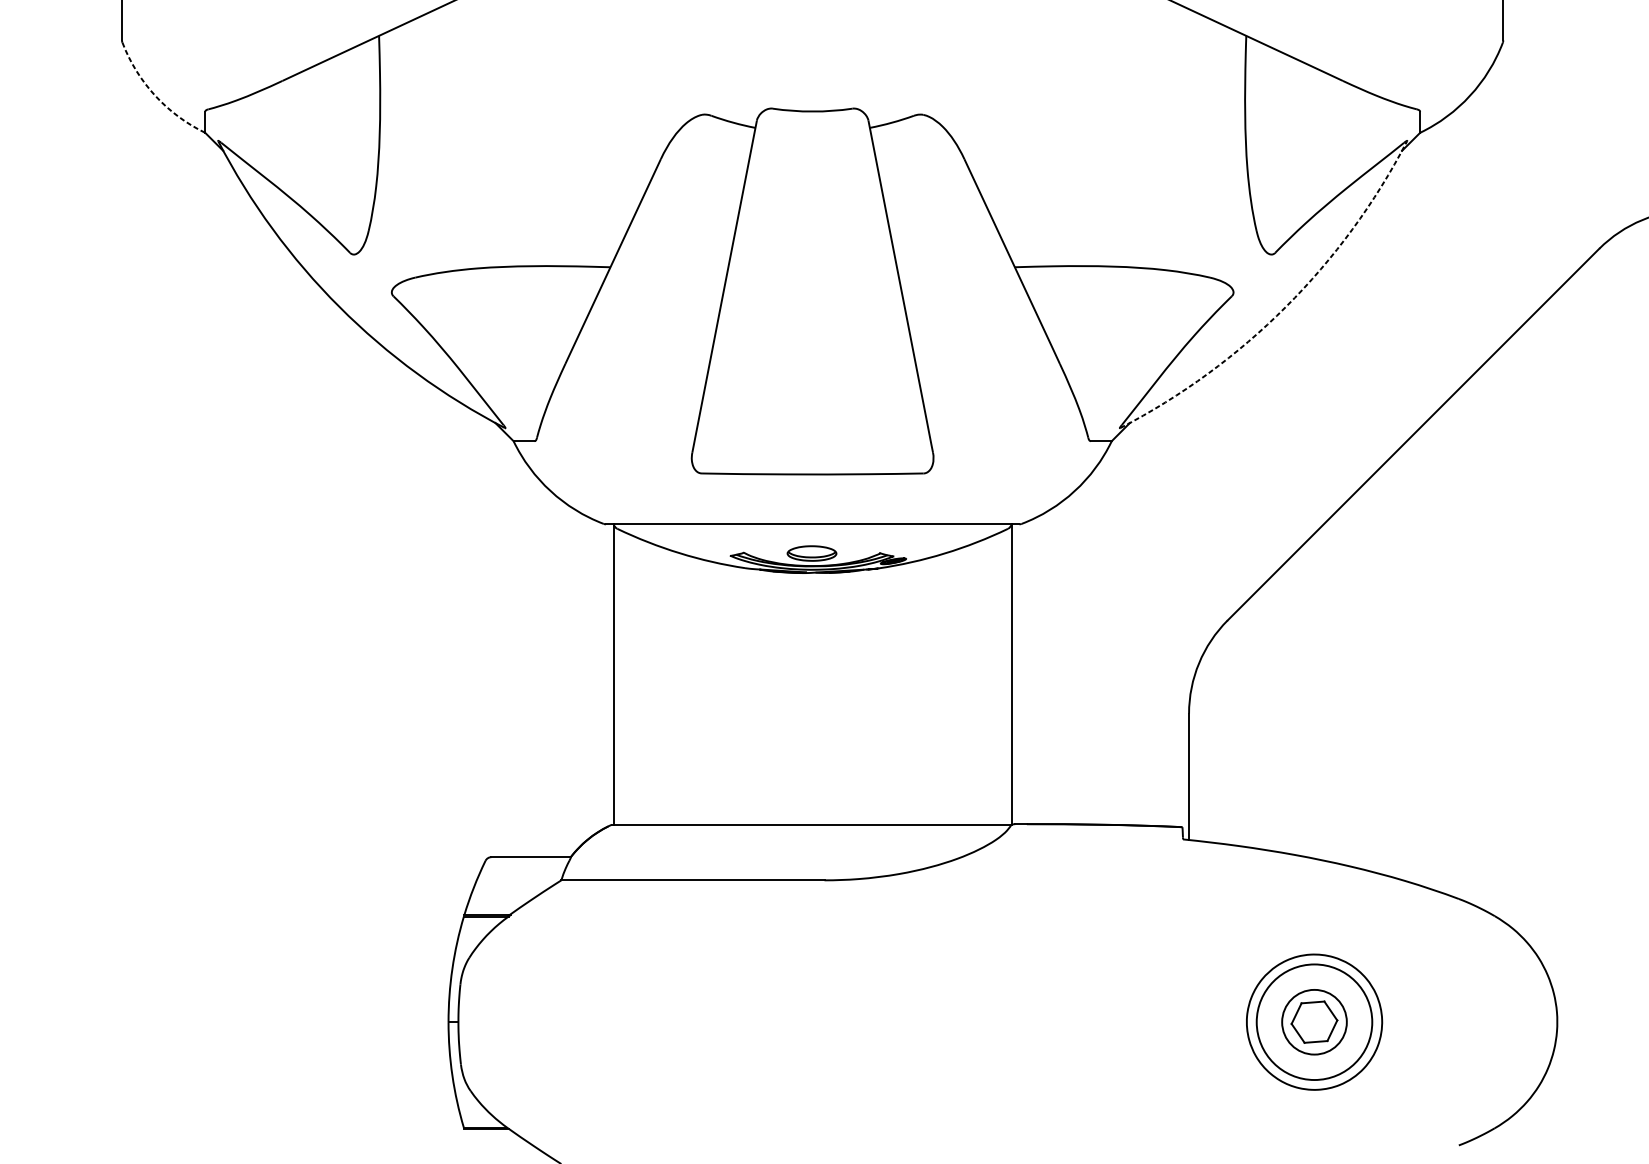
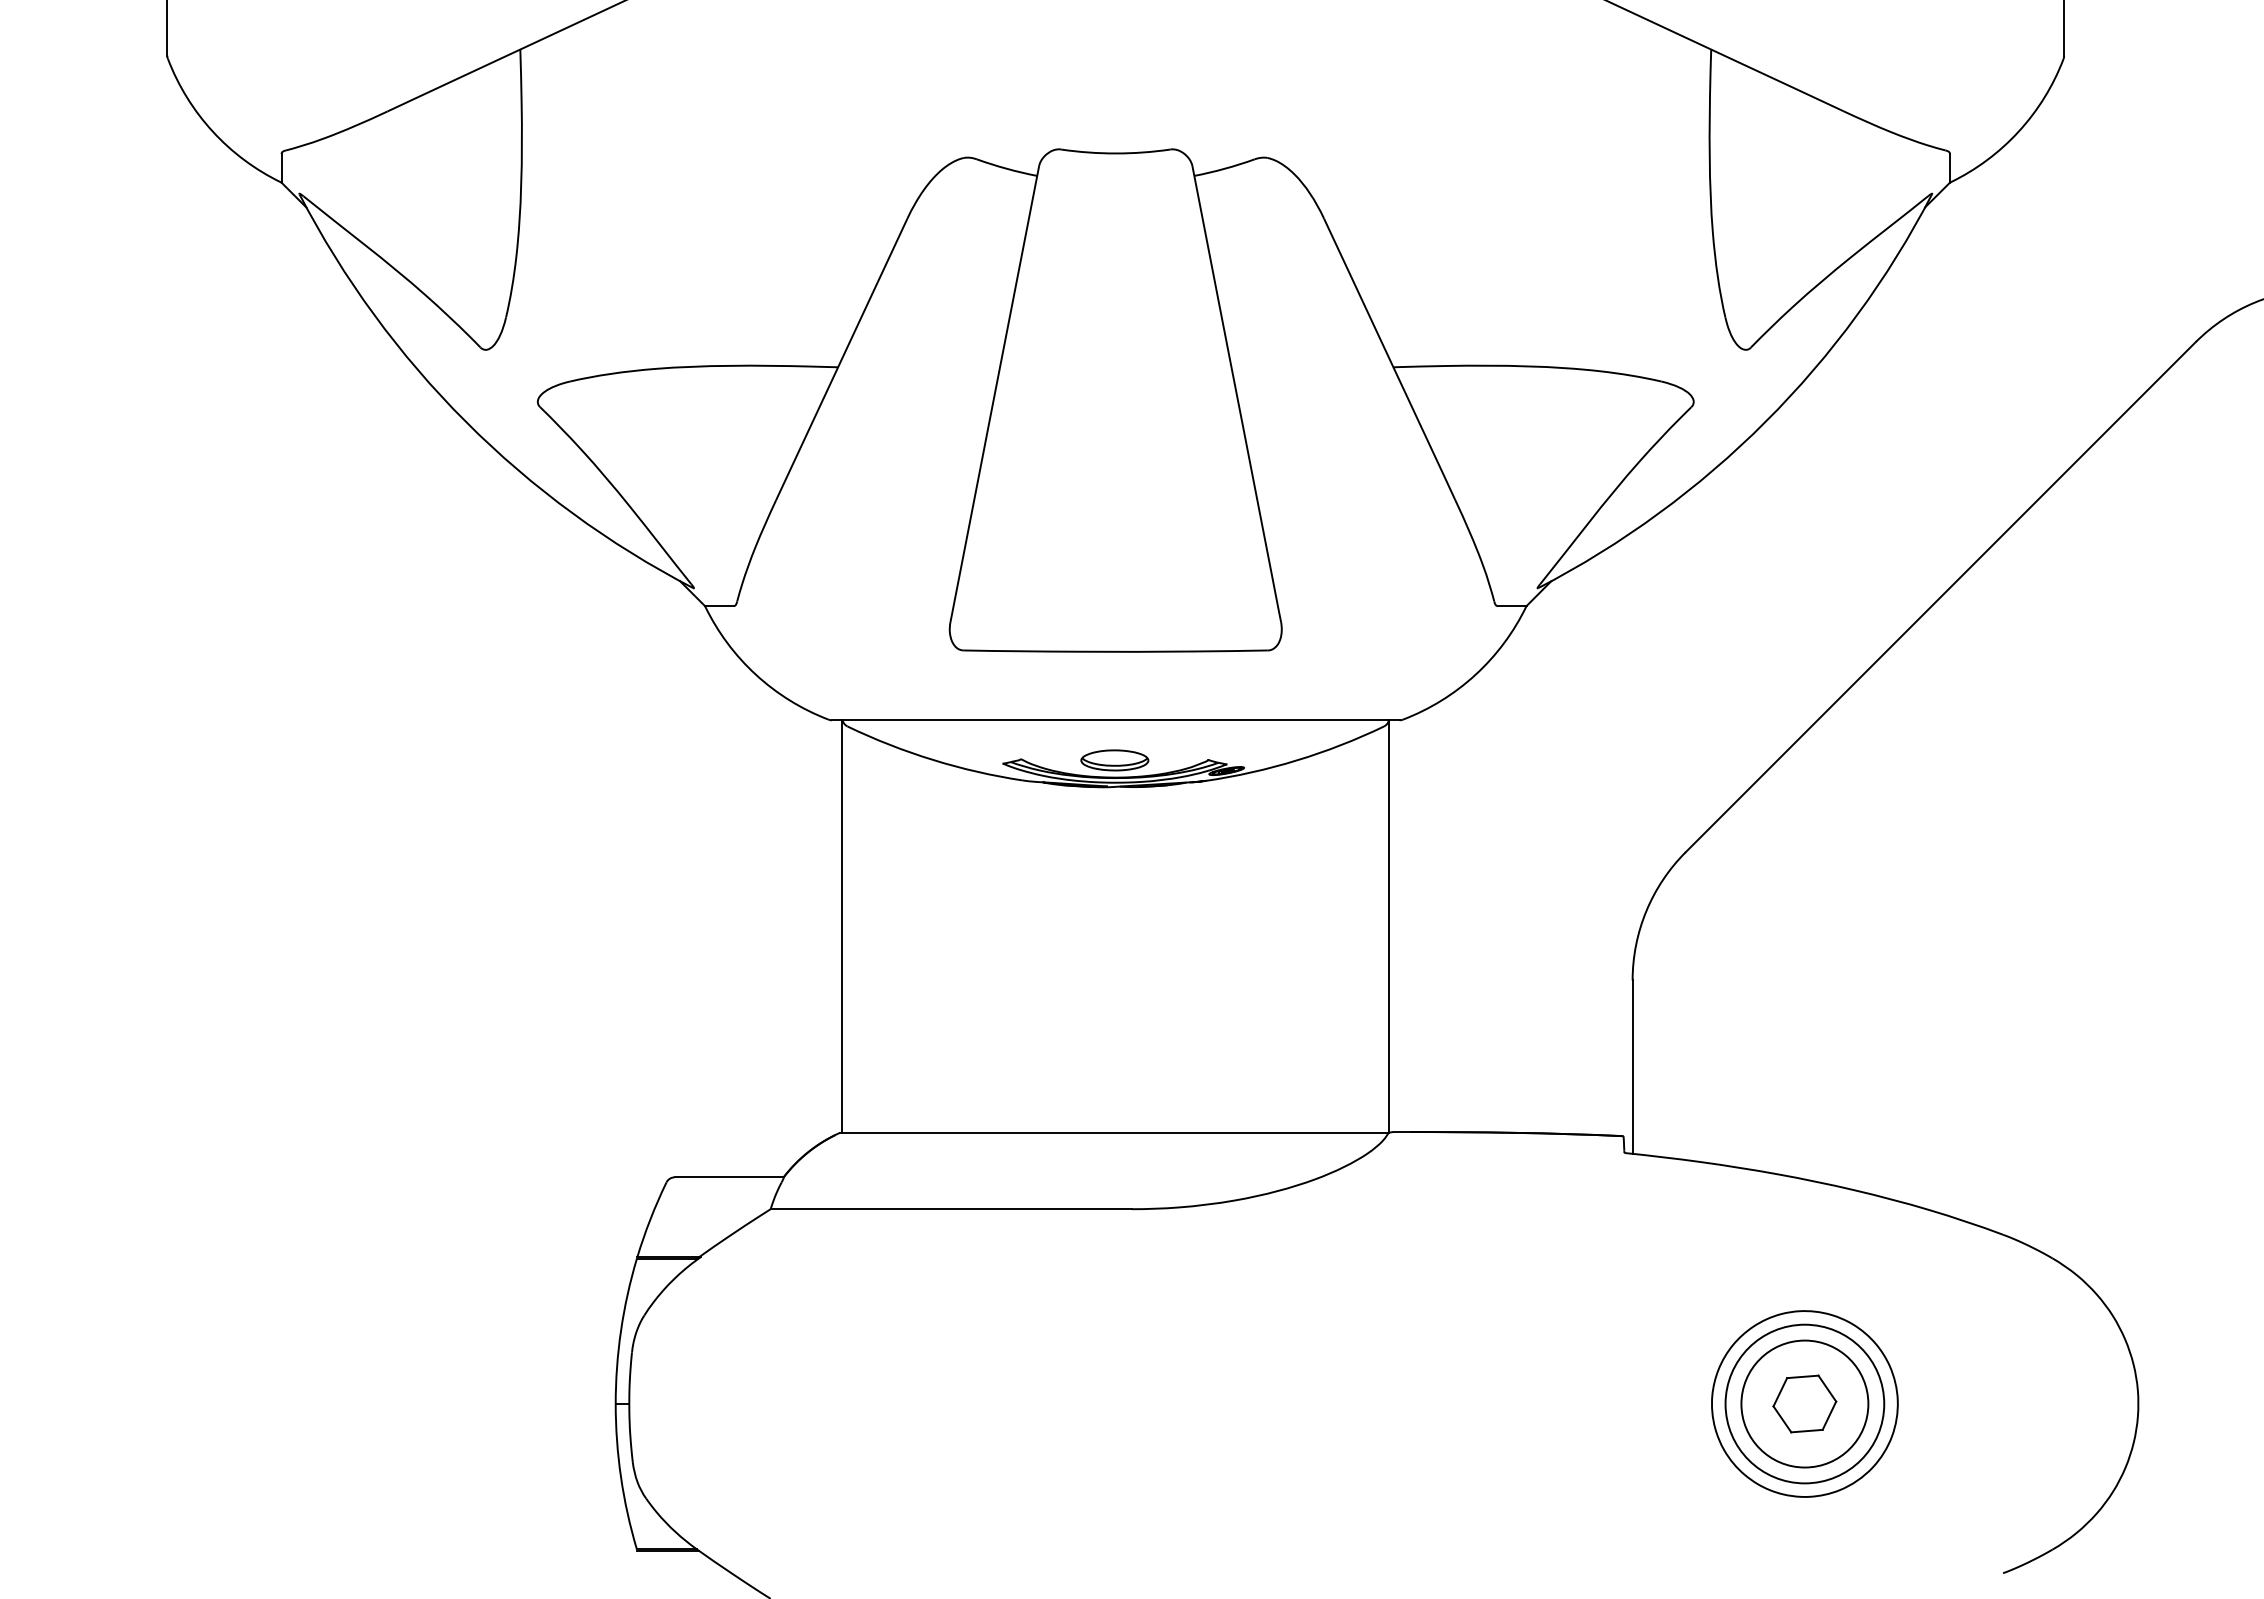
arc: (154, 95) -> (212, 131), dashed -> solid
arc: (1285, 306) -> (1765, 421), dashed -> solid
circle: (1314, 1021) -> (1804, 1403), size x1.43

